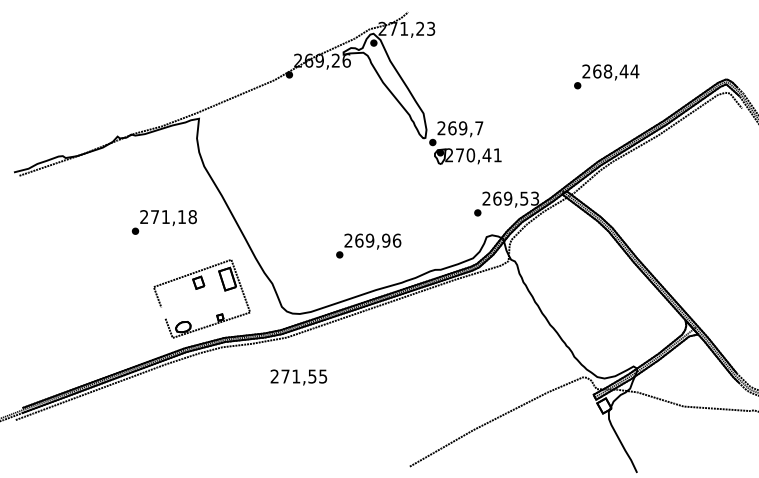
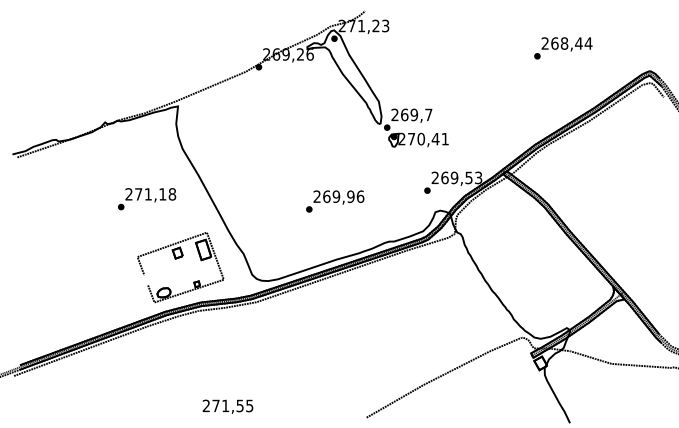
text: (606, 76) -> (563, 48), moved
text: (368, 245) -> (335, 201), moved
text: (298, 377) -> (227, 406), moved

